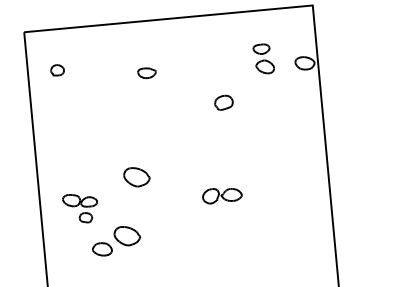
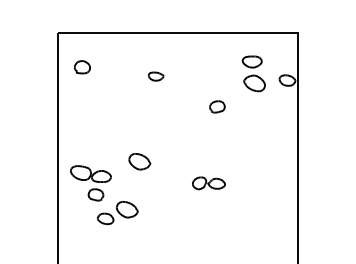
part: (263, 58) -> (253, 73), size x1.43
part: (56, 70) -> (81, 67), size x1.43
part: (80, 208) -> (90, 183), size x1.43

